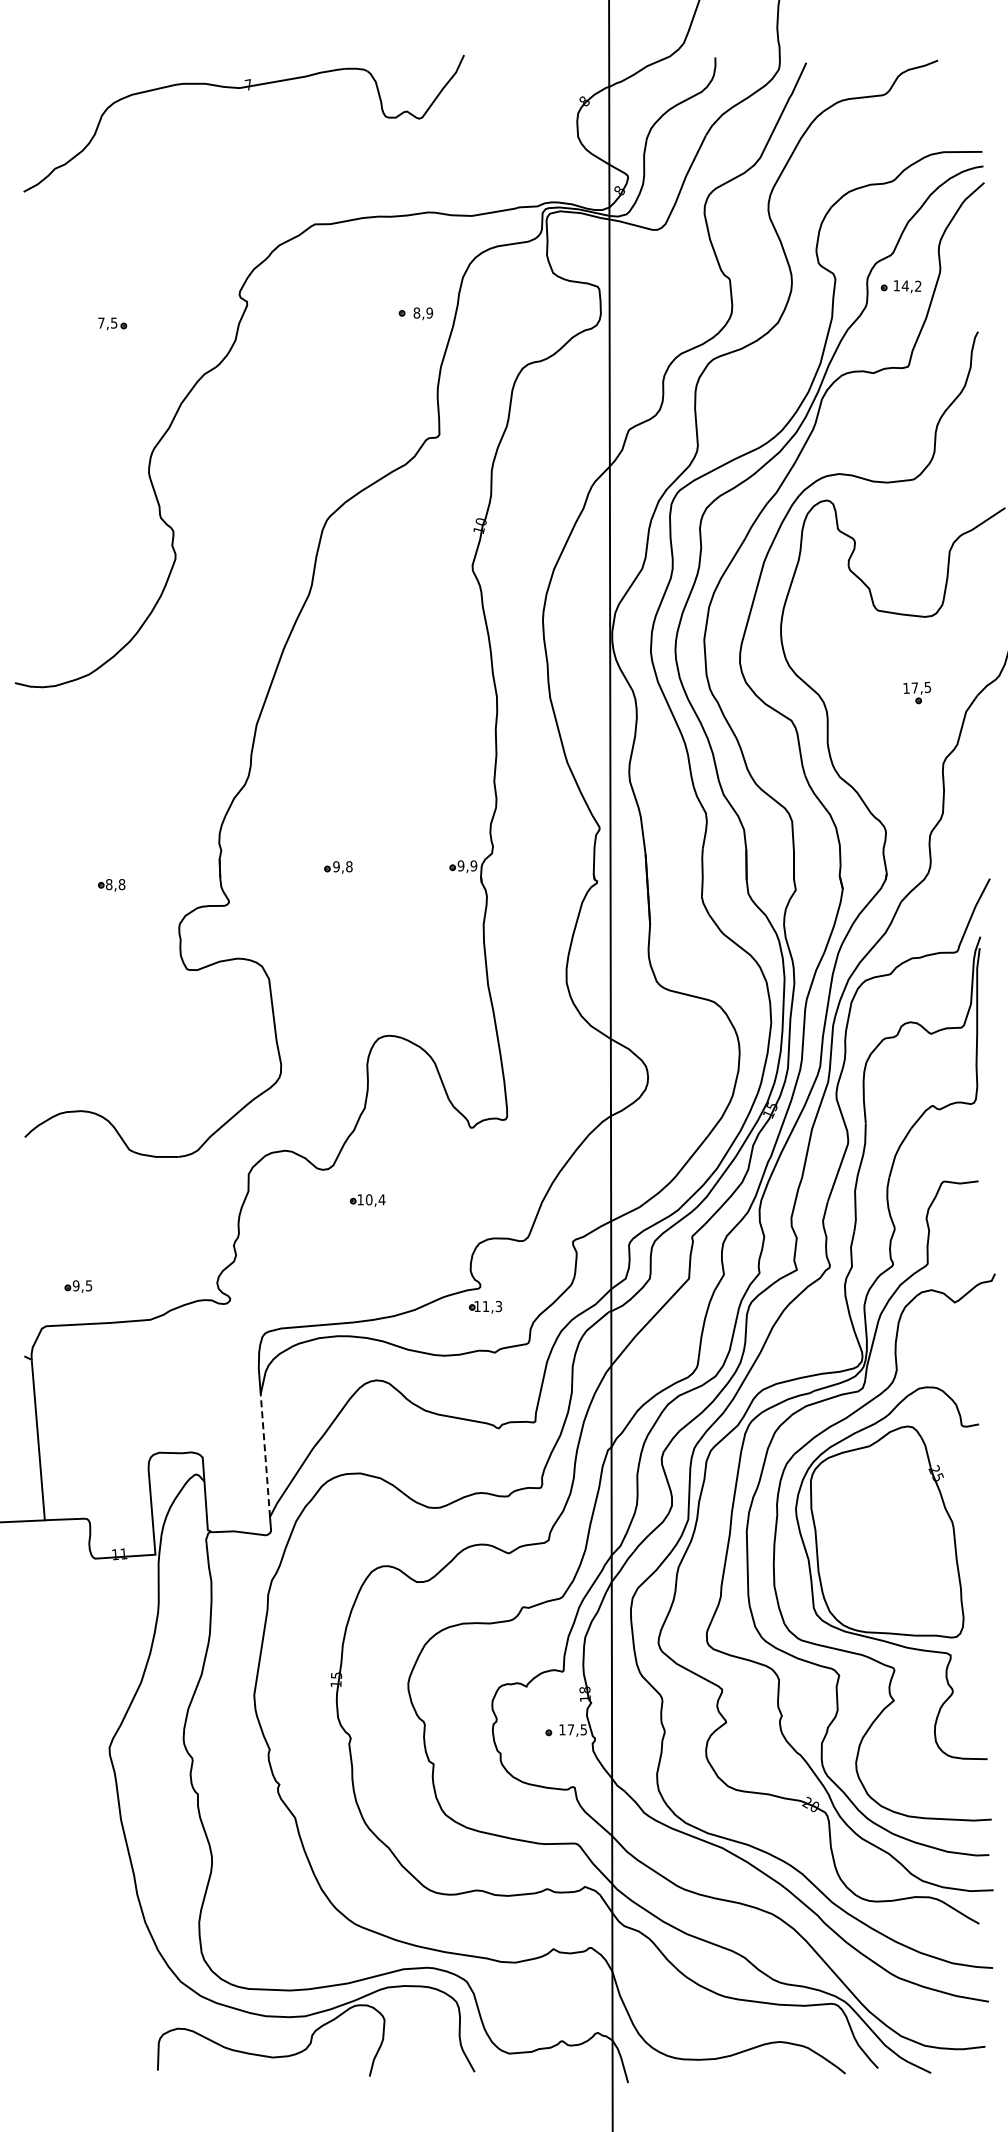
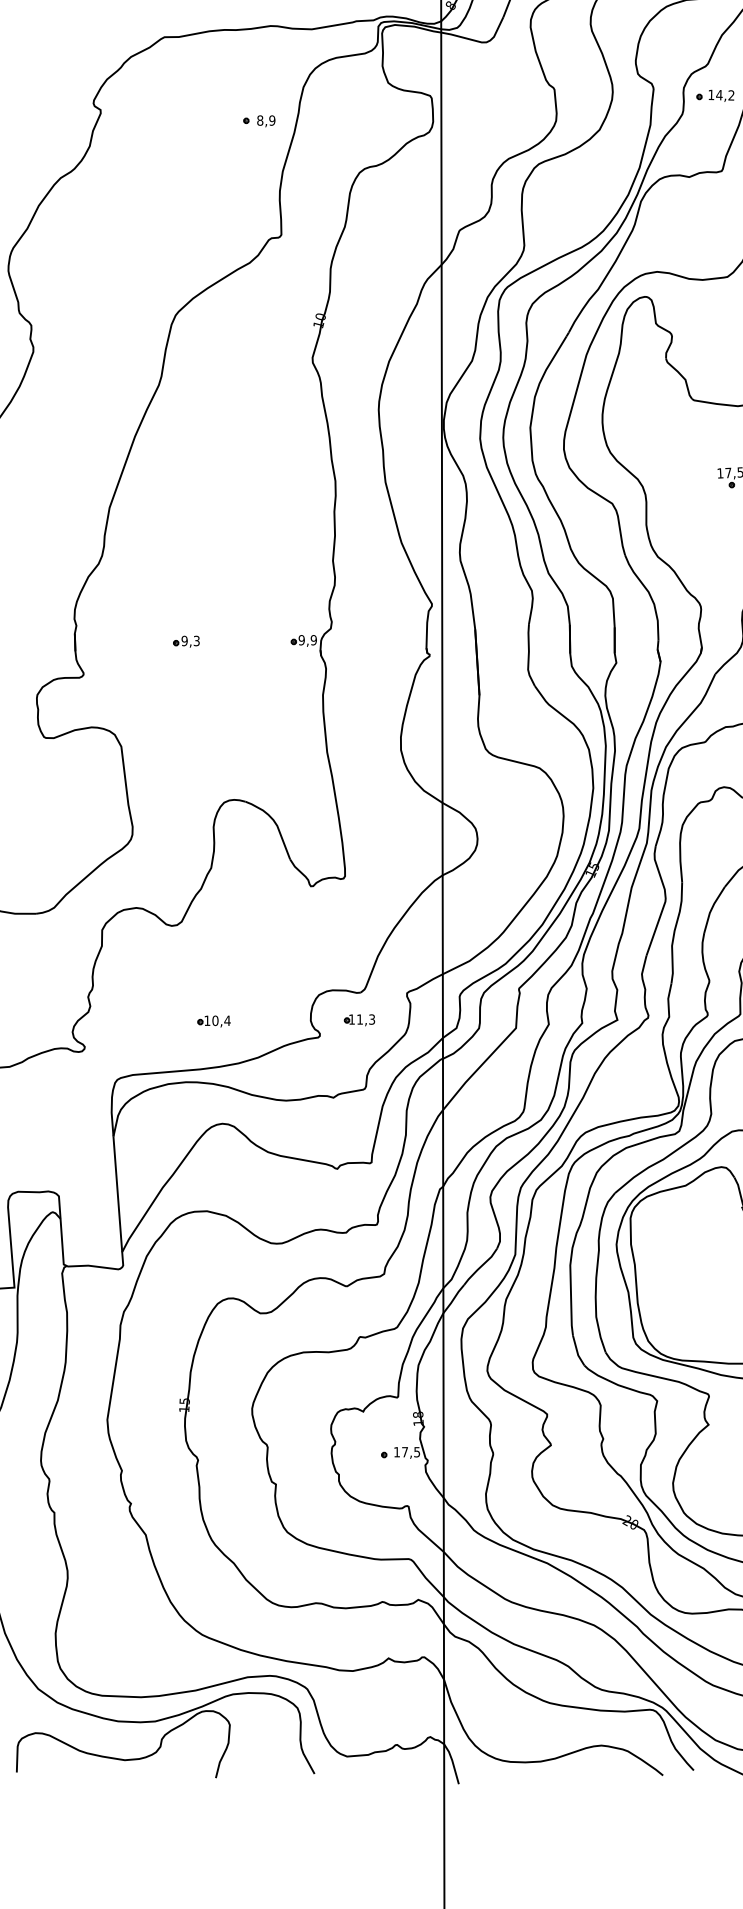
text: (349, 866) -> (196, 640), 9,8 -> 9,3
part: (367, 1200) -> (213, 1021), moved
part: (485, 1307) -> (359, 1020), moved
line: (265, 1455) -> (117, 1194), dashed -> solid

